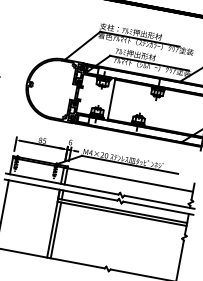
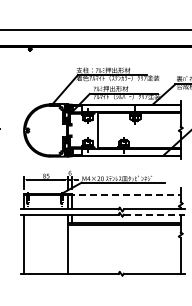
line: (129, 180) -> (125, 195), solid -> dashed
line: (158, 208) -> (154, 214), solid -> dashed
line: (55, 230) -> (71, 249), removed

